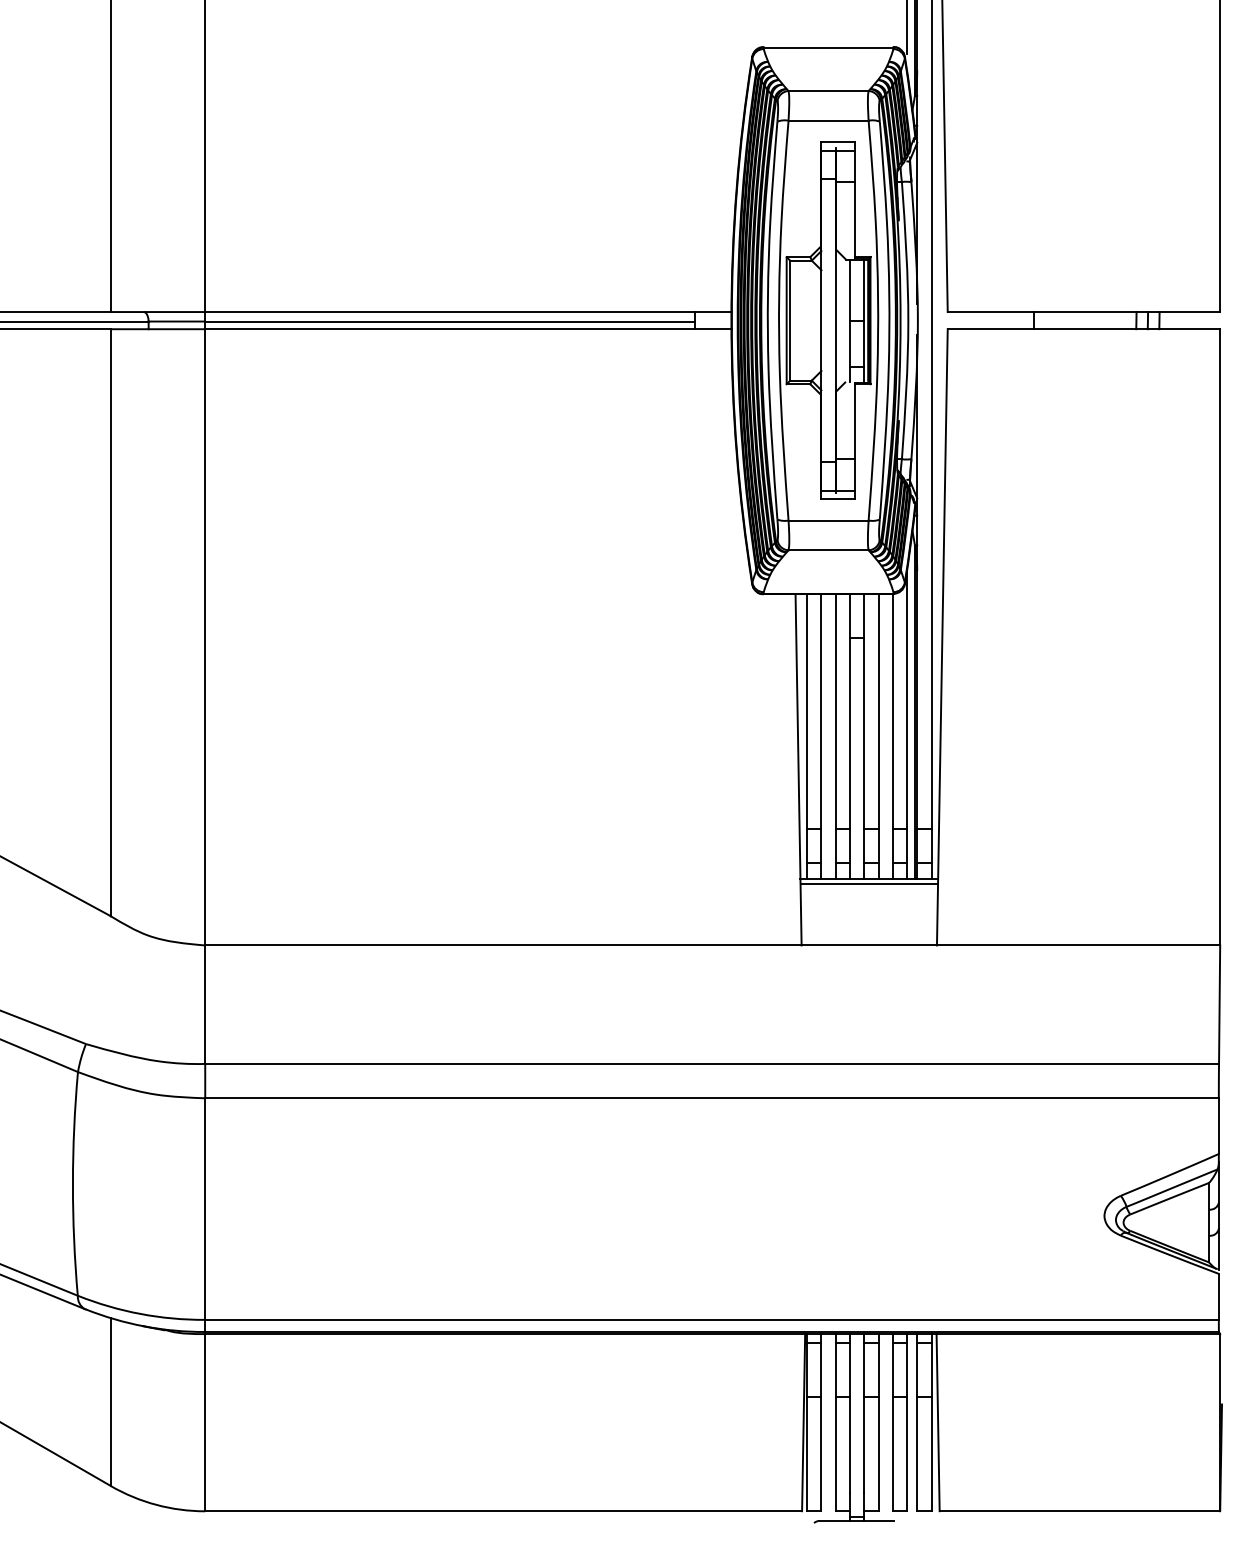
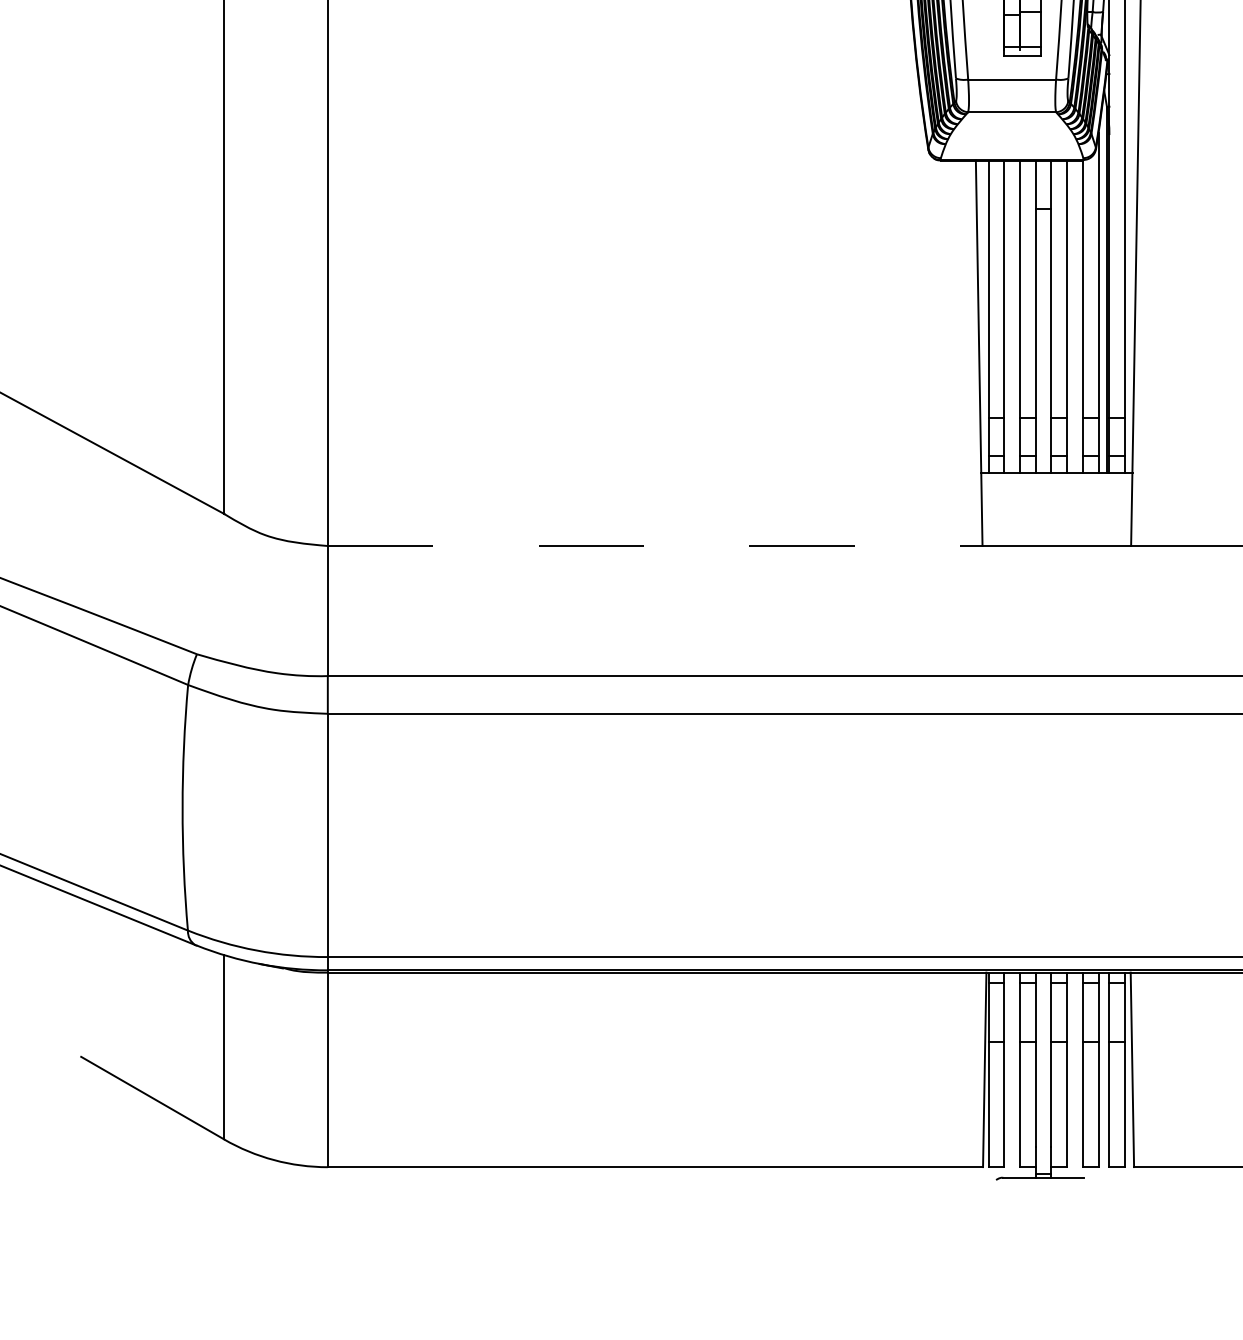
line: (869, 884) -> (1057, 479), removed
line: (503, 945) -> (655, 546), solid -> dashed

